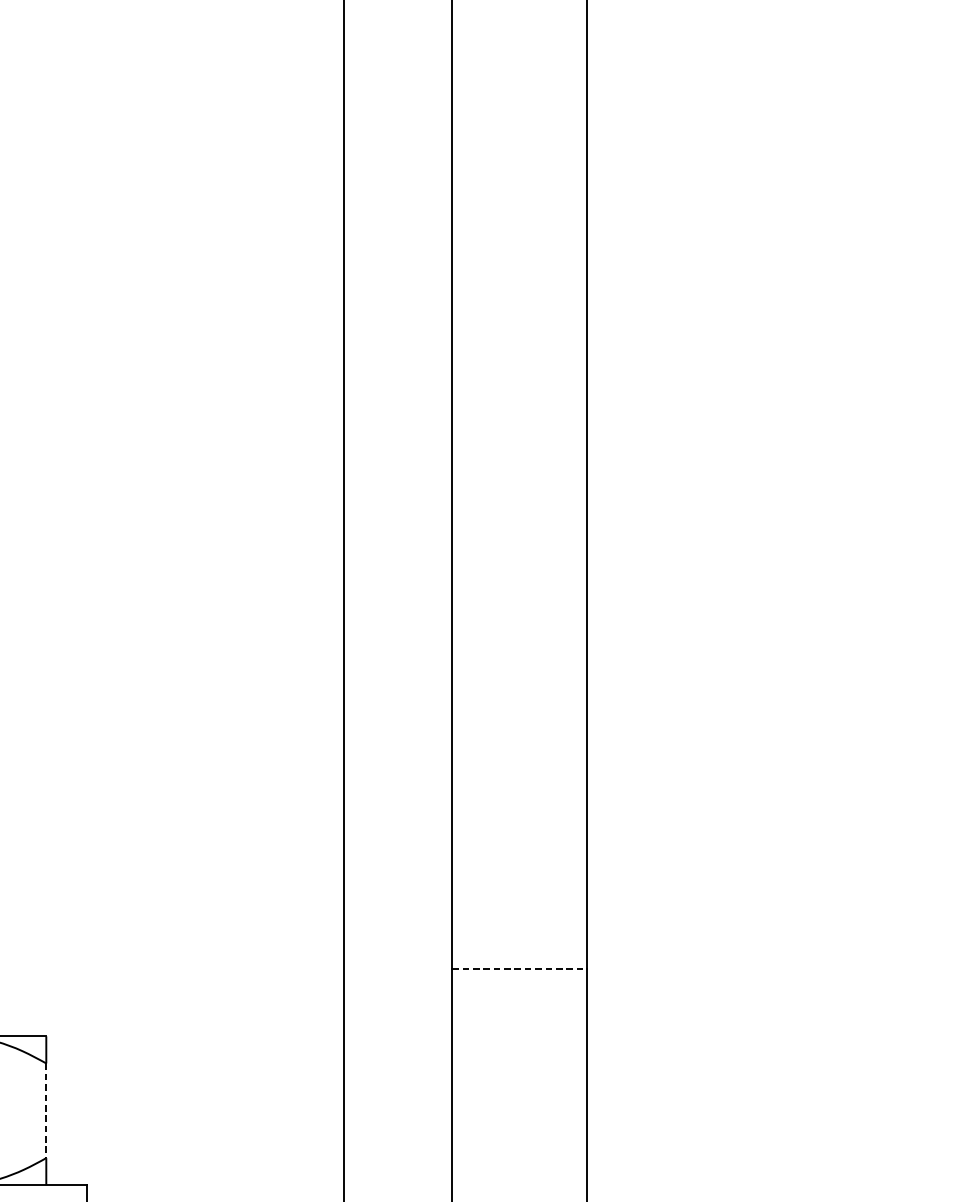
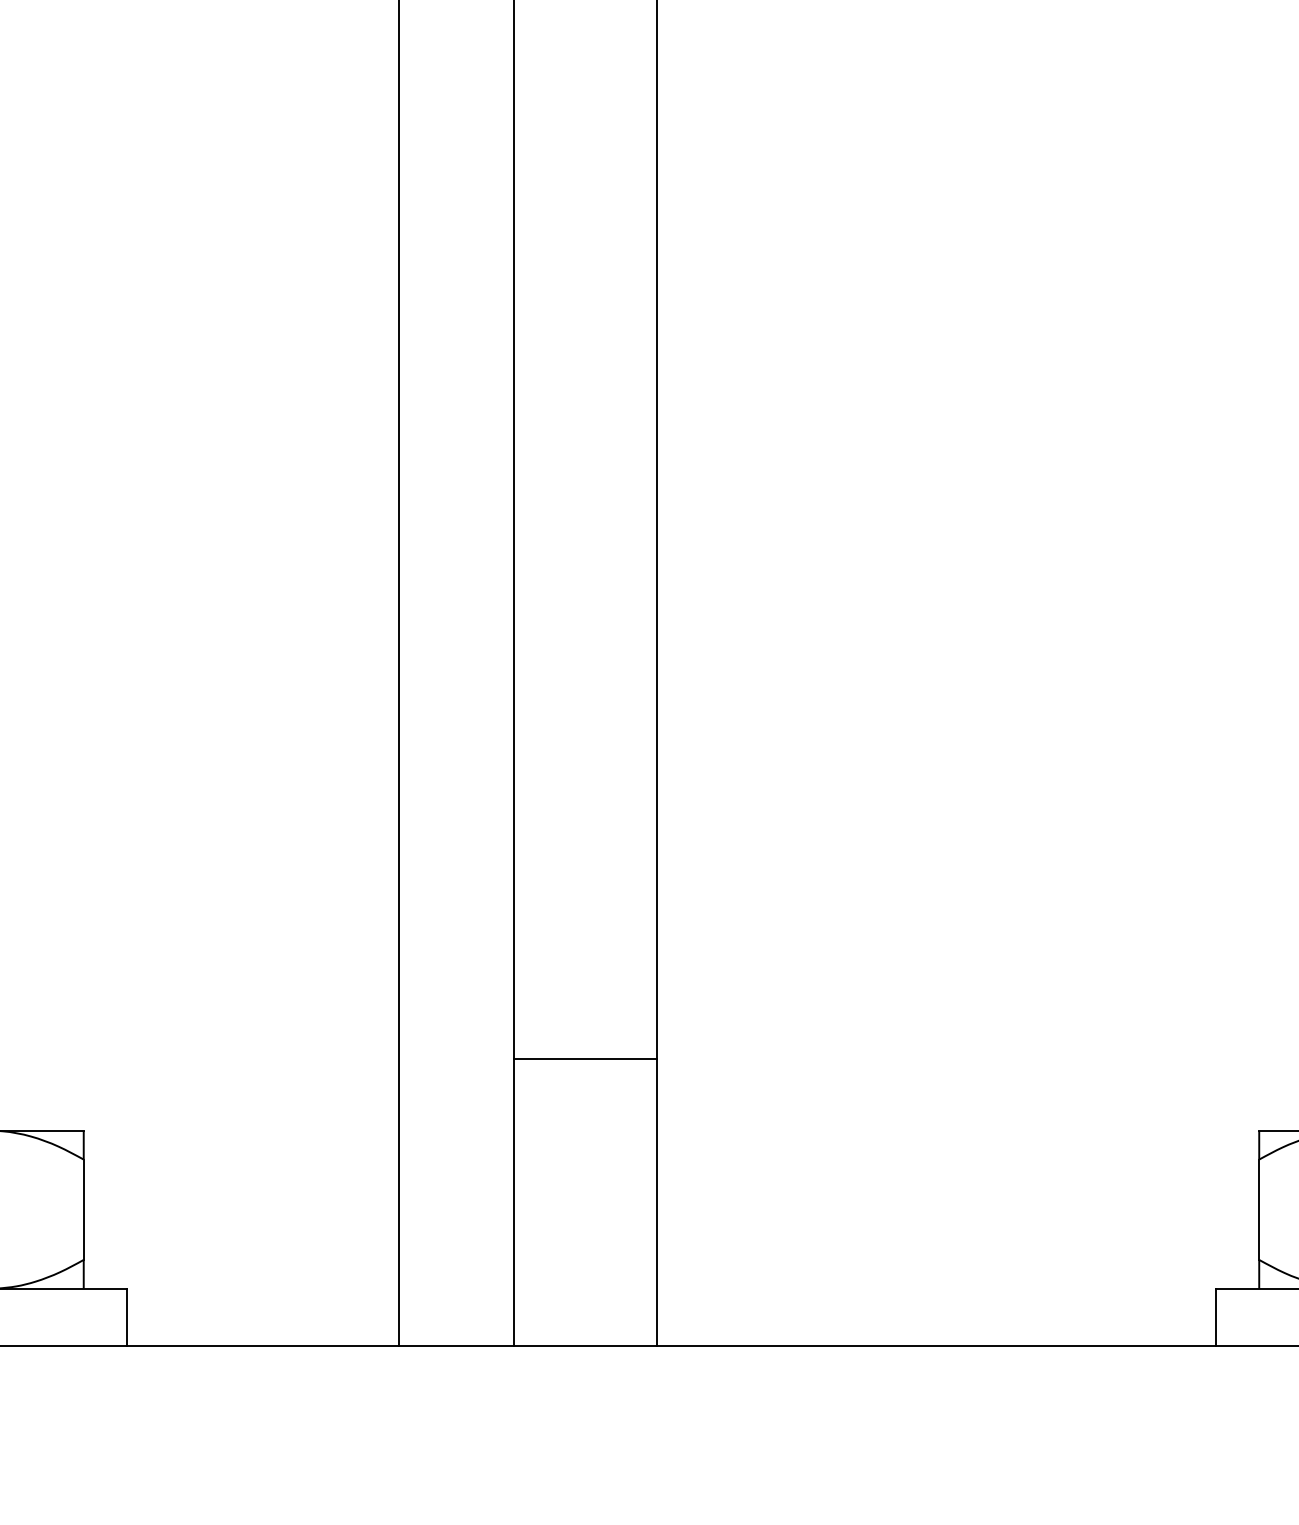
line: (519, 968) -> (585, 1059), dashed -> solid
line: (46, 1111) -> (83, 1210), dashed -> solid

